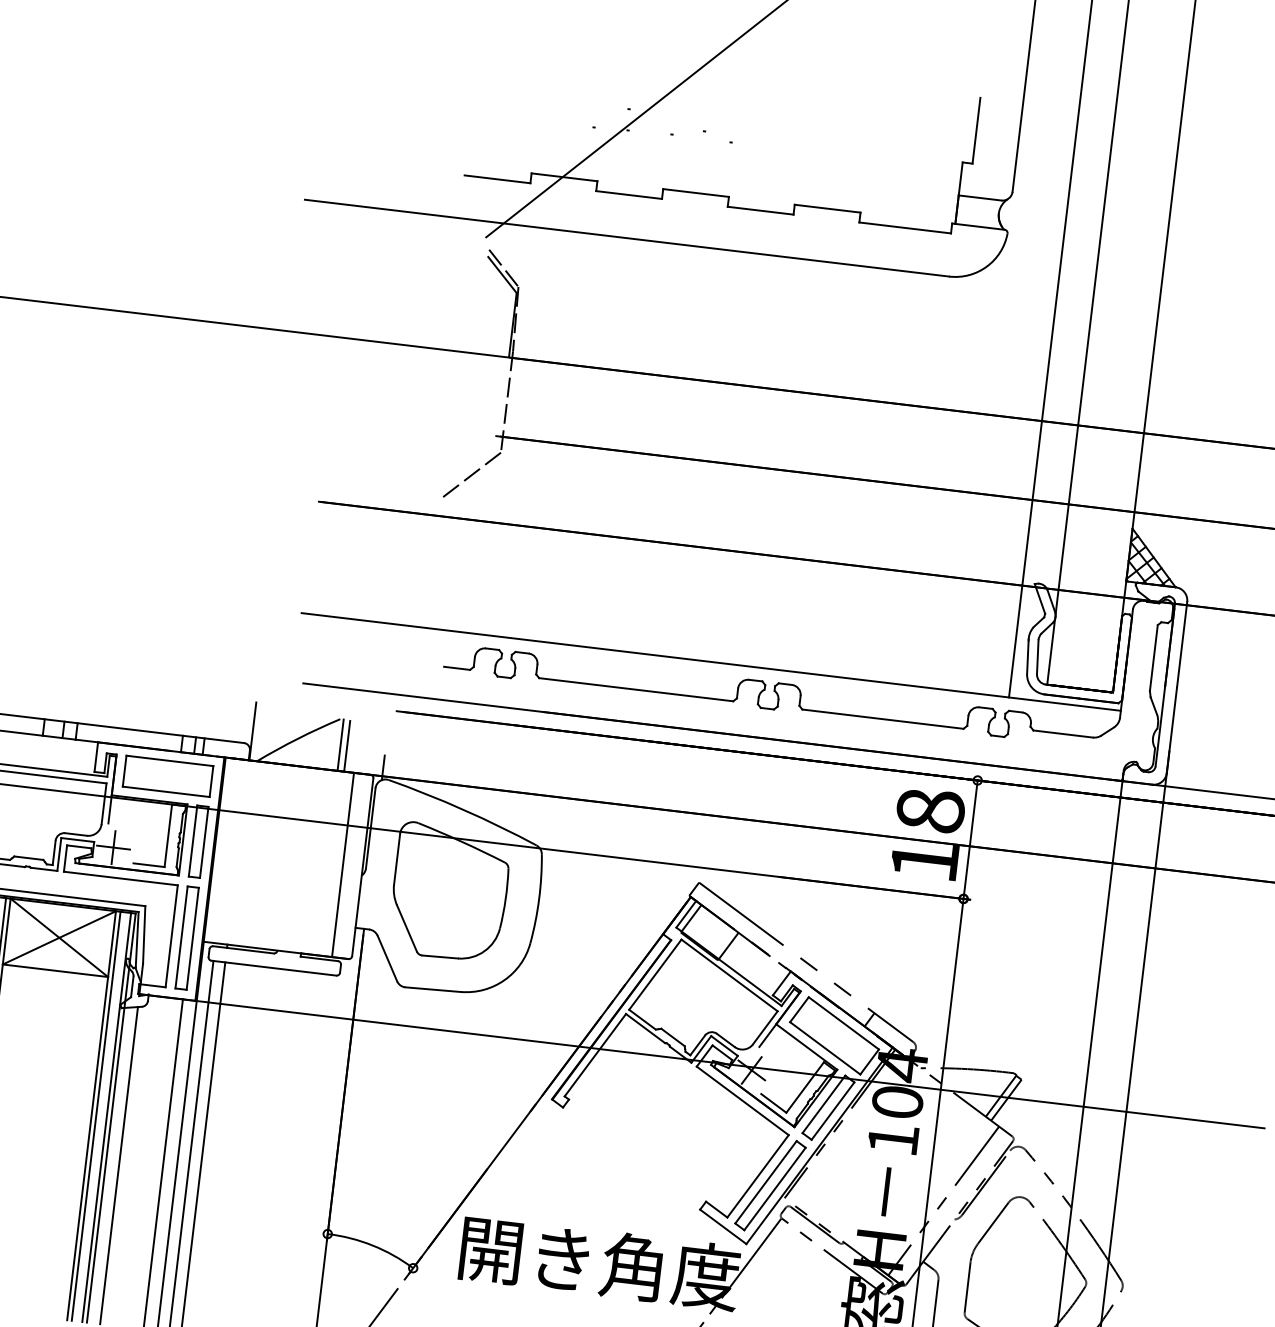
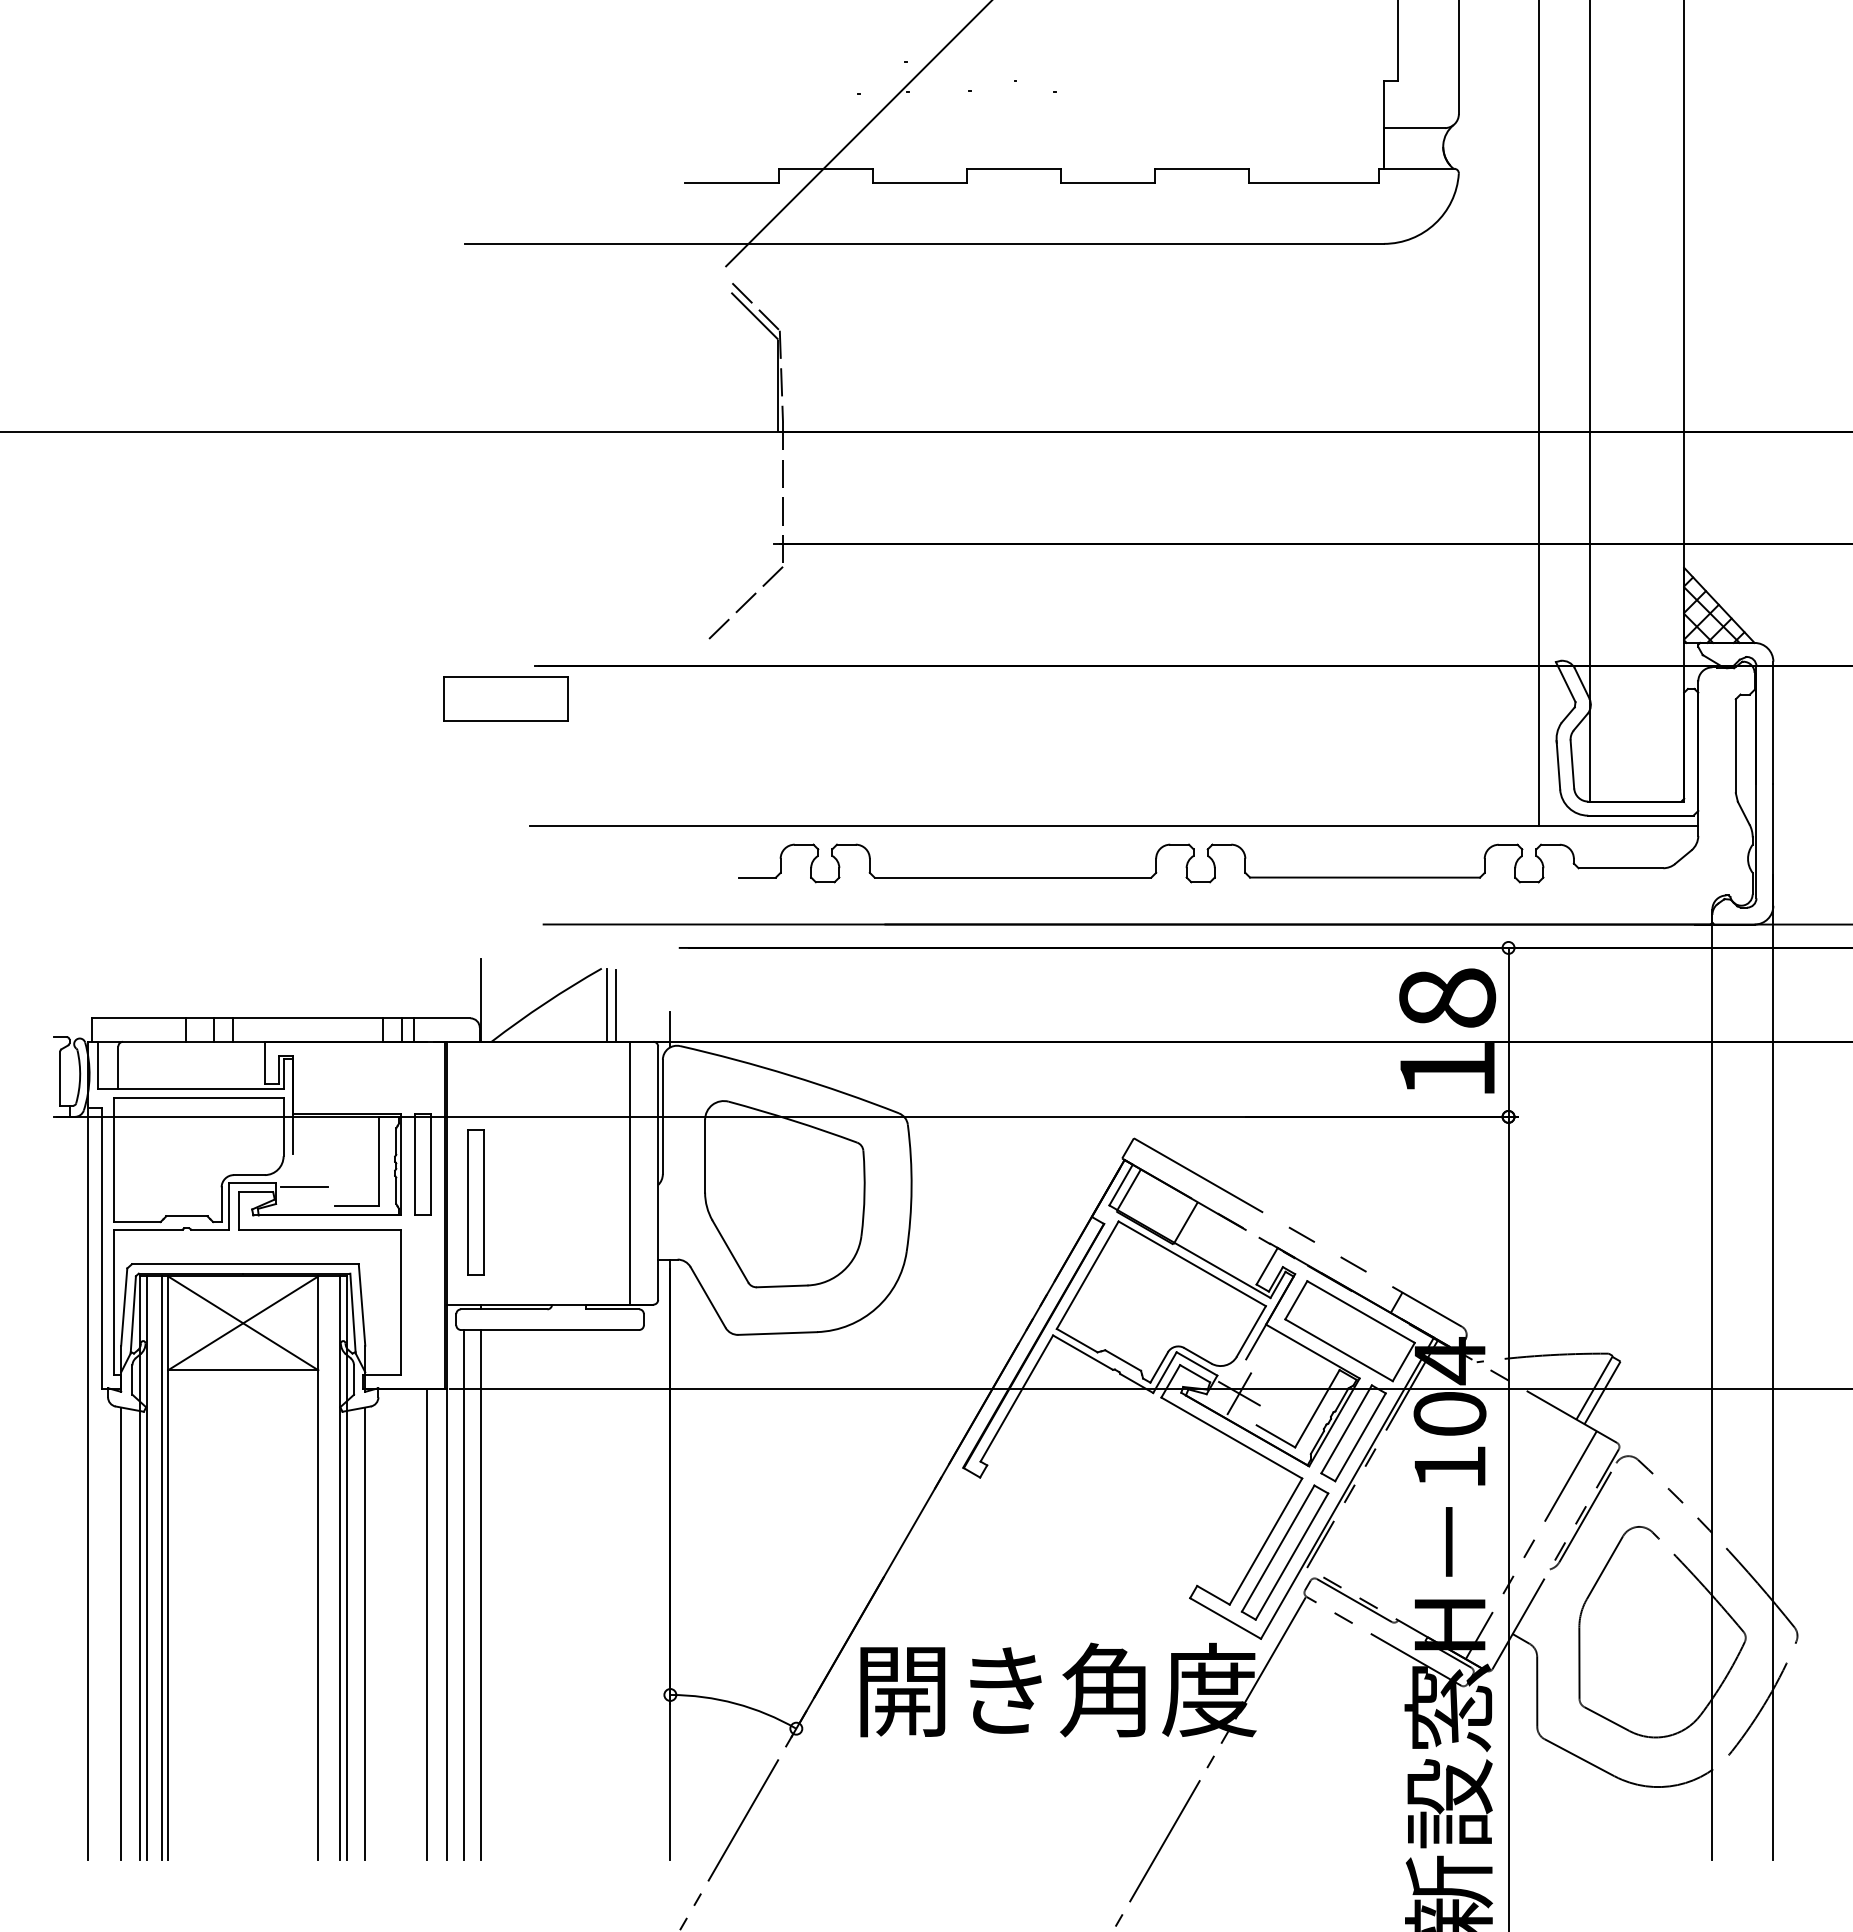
part: (167, 776) -> (505, 698), moved
line: (113, 847) -> (304, 1186), removed
part: (186, 938) -> (475, 1202), moved
line: (95, 1115) -> (324, 1567), removed

